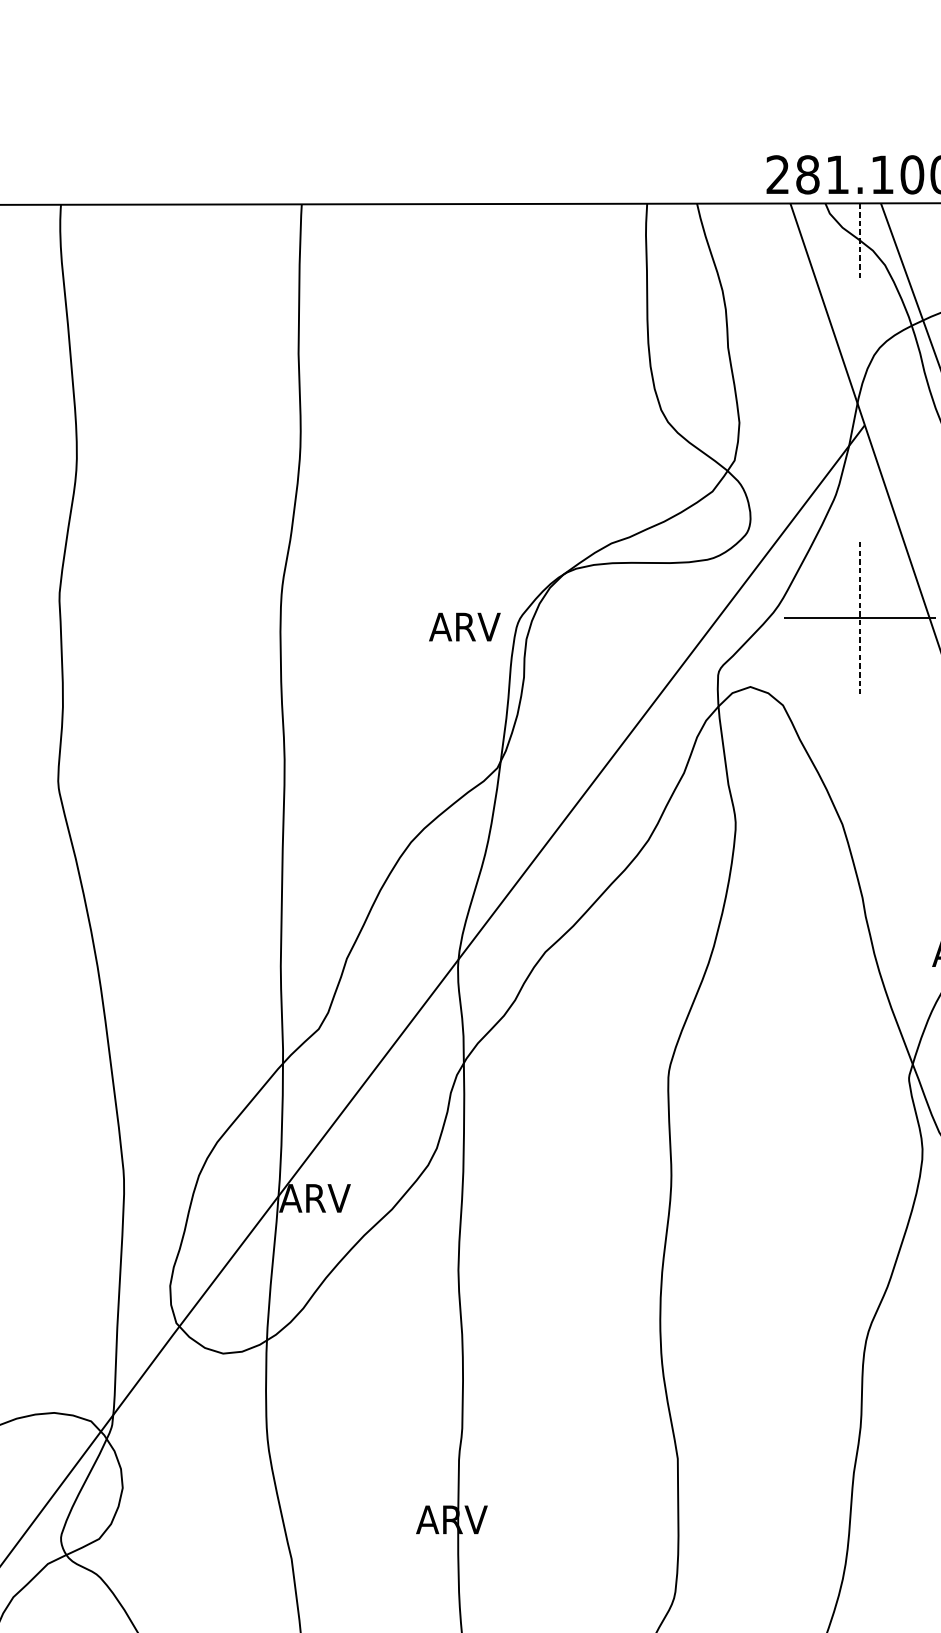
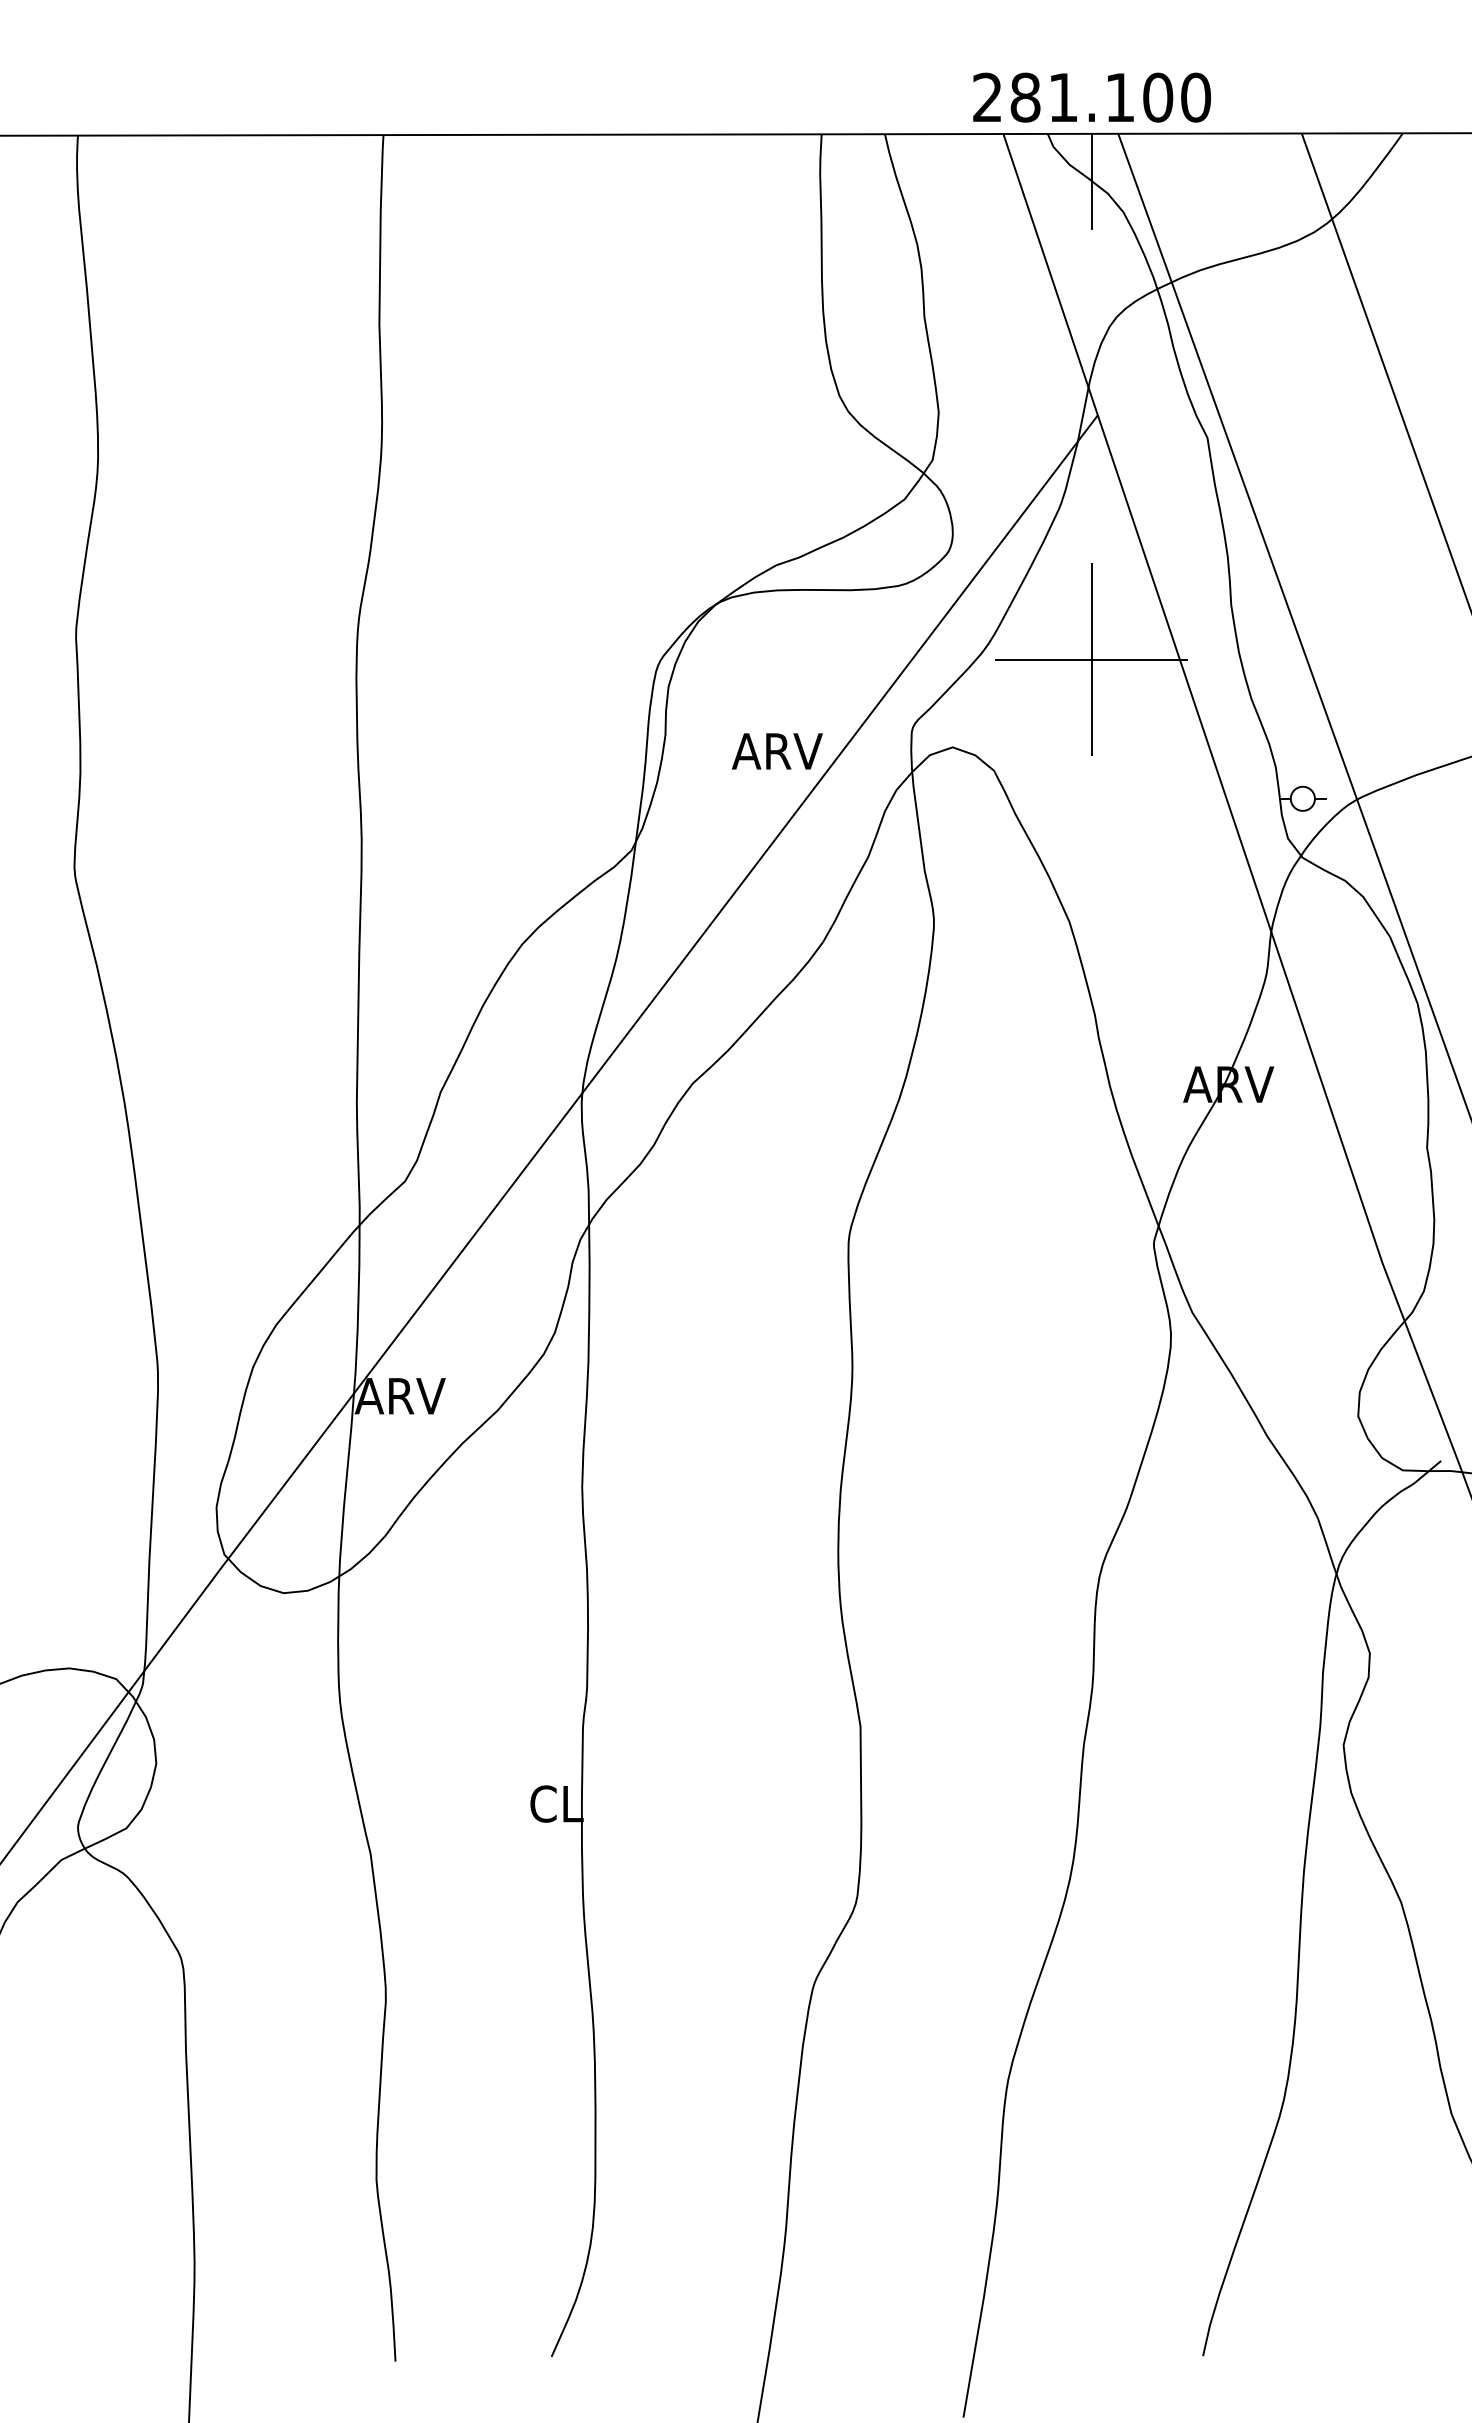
line: (859, 241) -> (1091, 182), dashed -> solid
line: (859, 617) -> (1091, 659), dashed -> solid
text: (464, 627) -> (776, 751), moved
text: (451, 1519) -> (573, 1803), ARV -> CL

